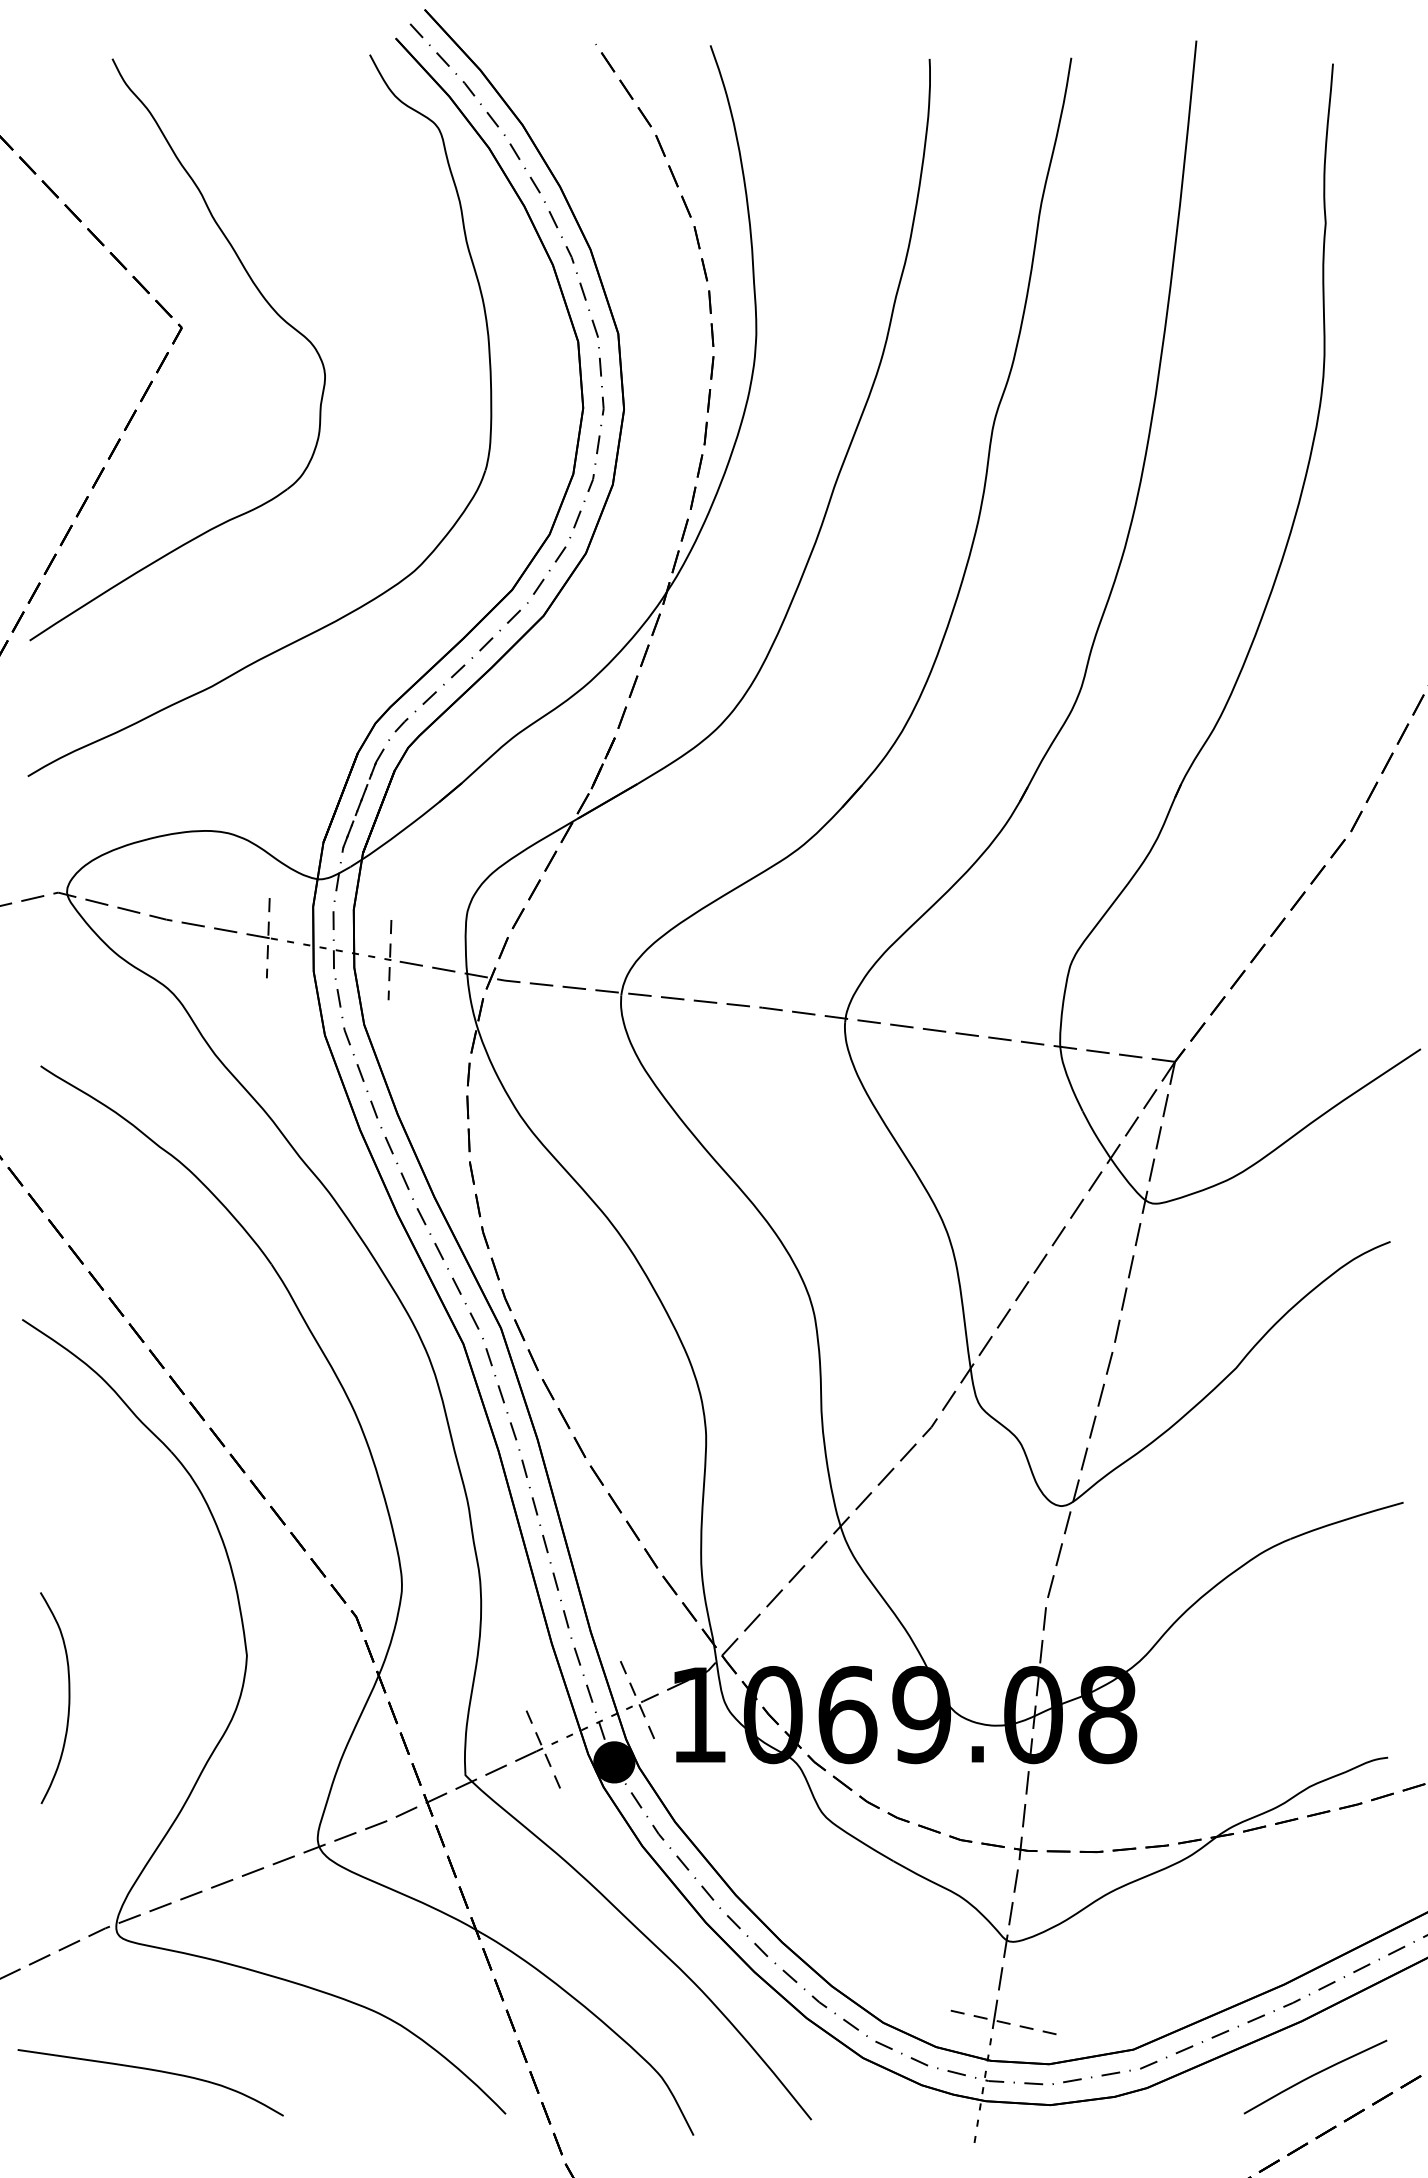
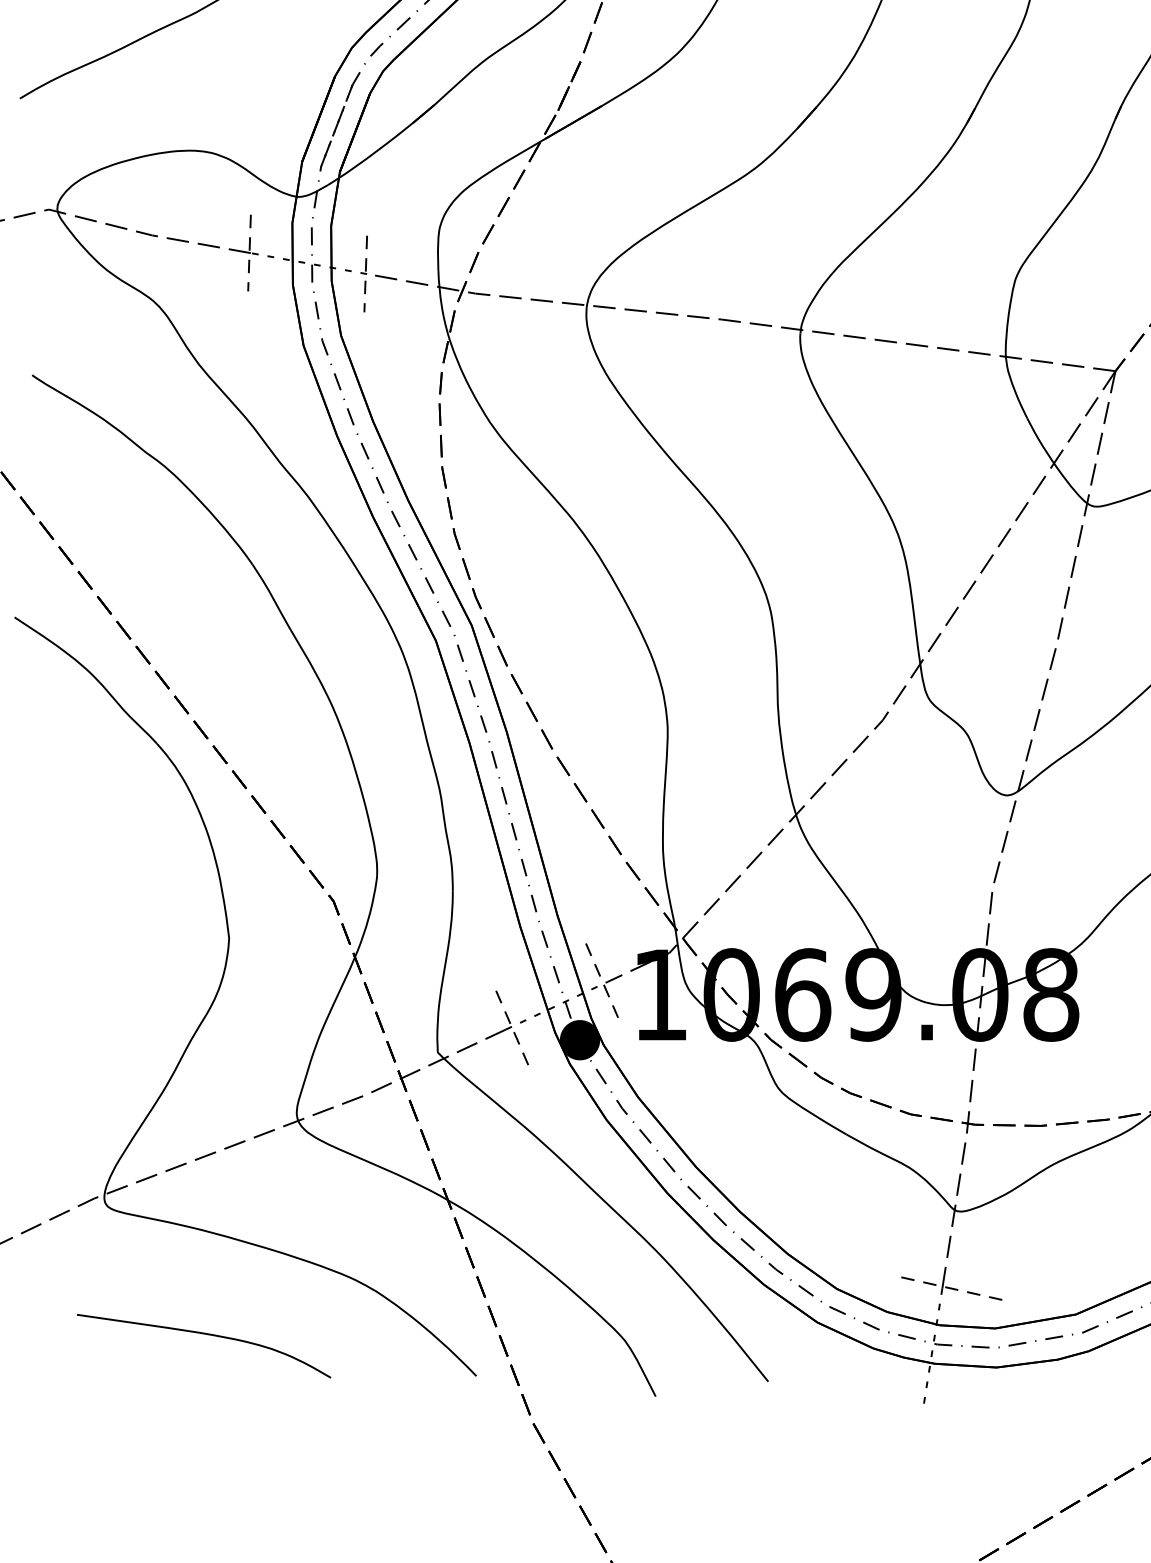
curve: (68, 1697) -> (58, 978), removed
curve: (154, 2071) -> (207, 1335), moved

